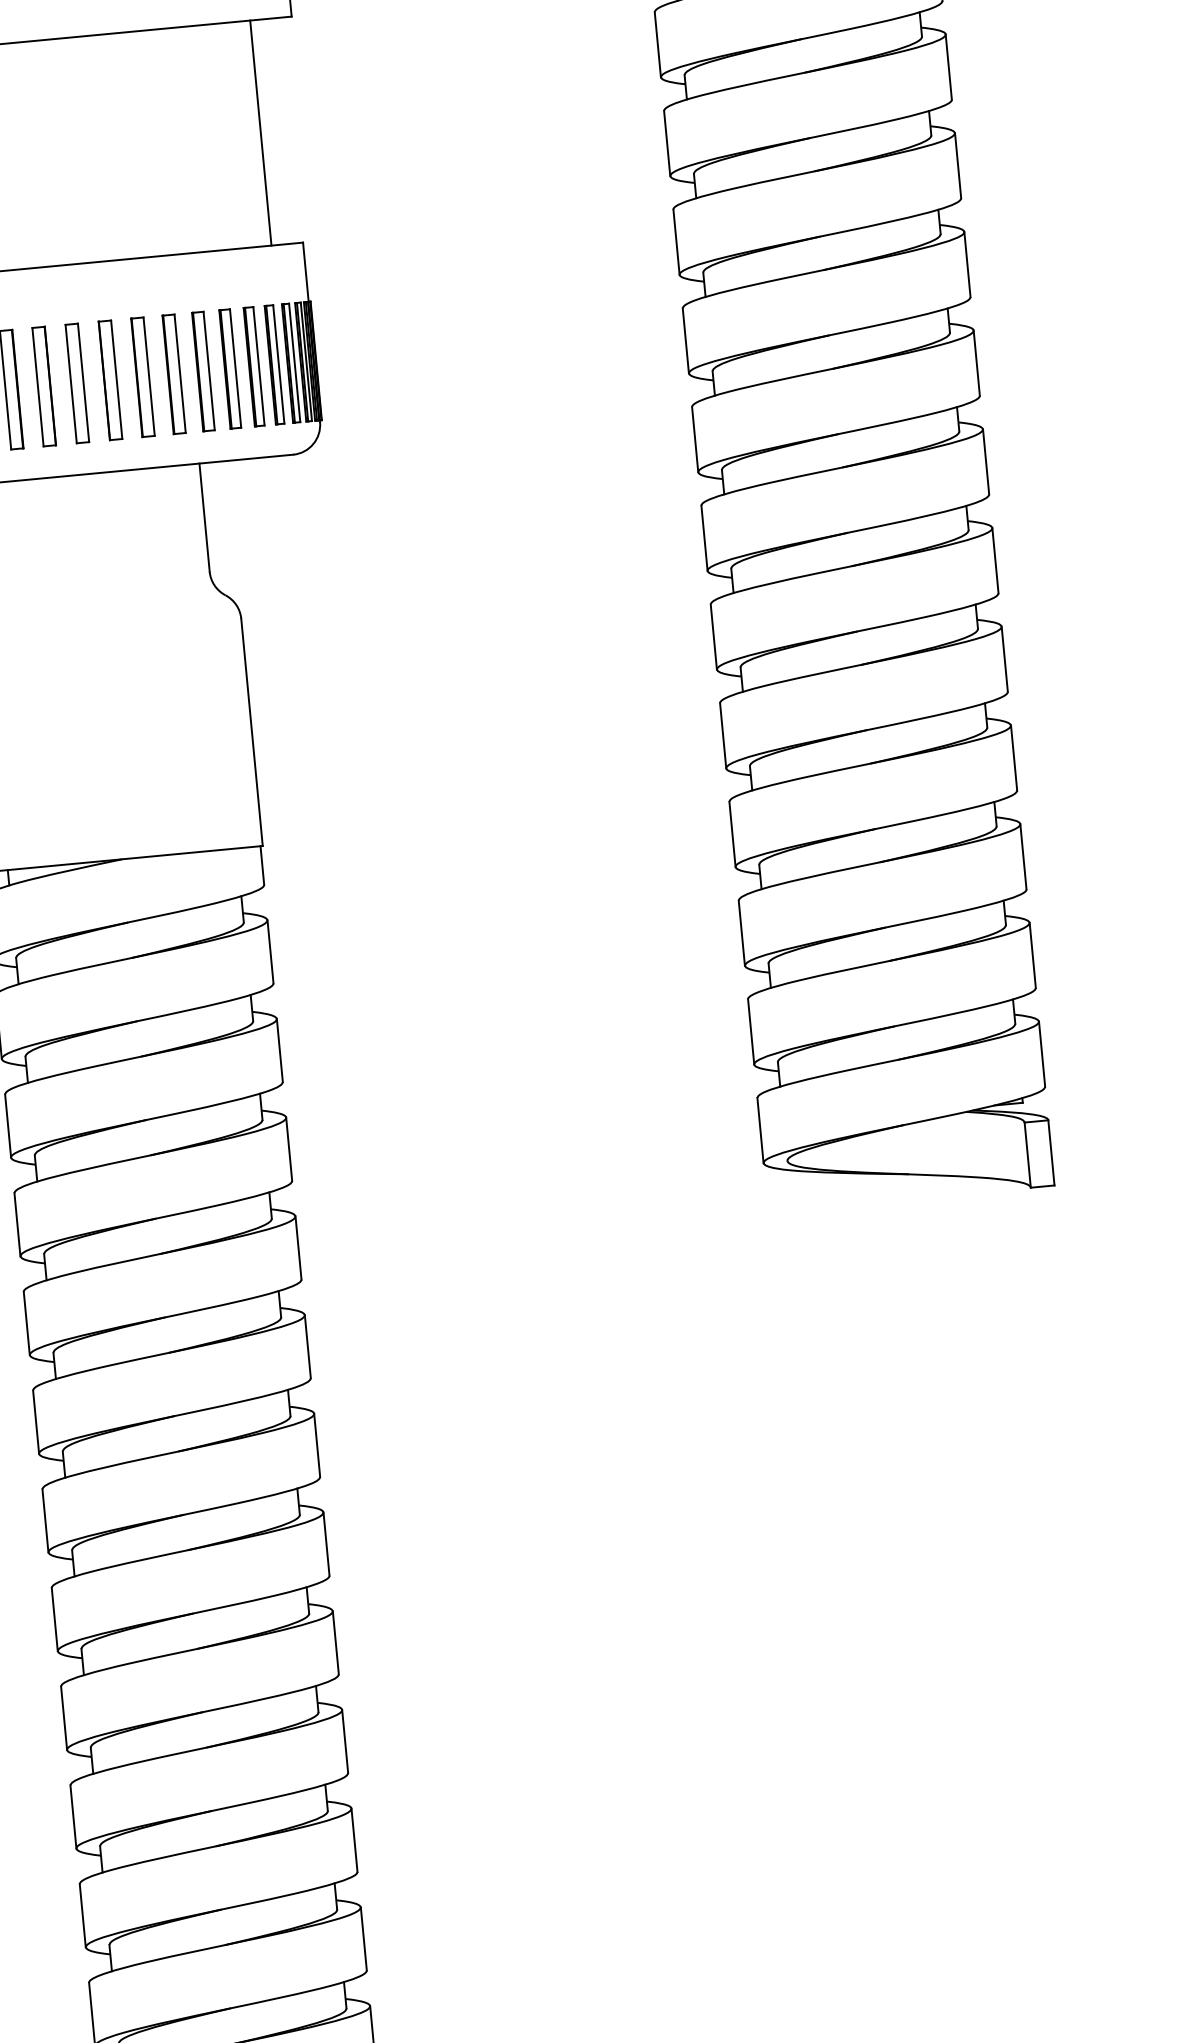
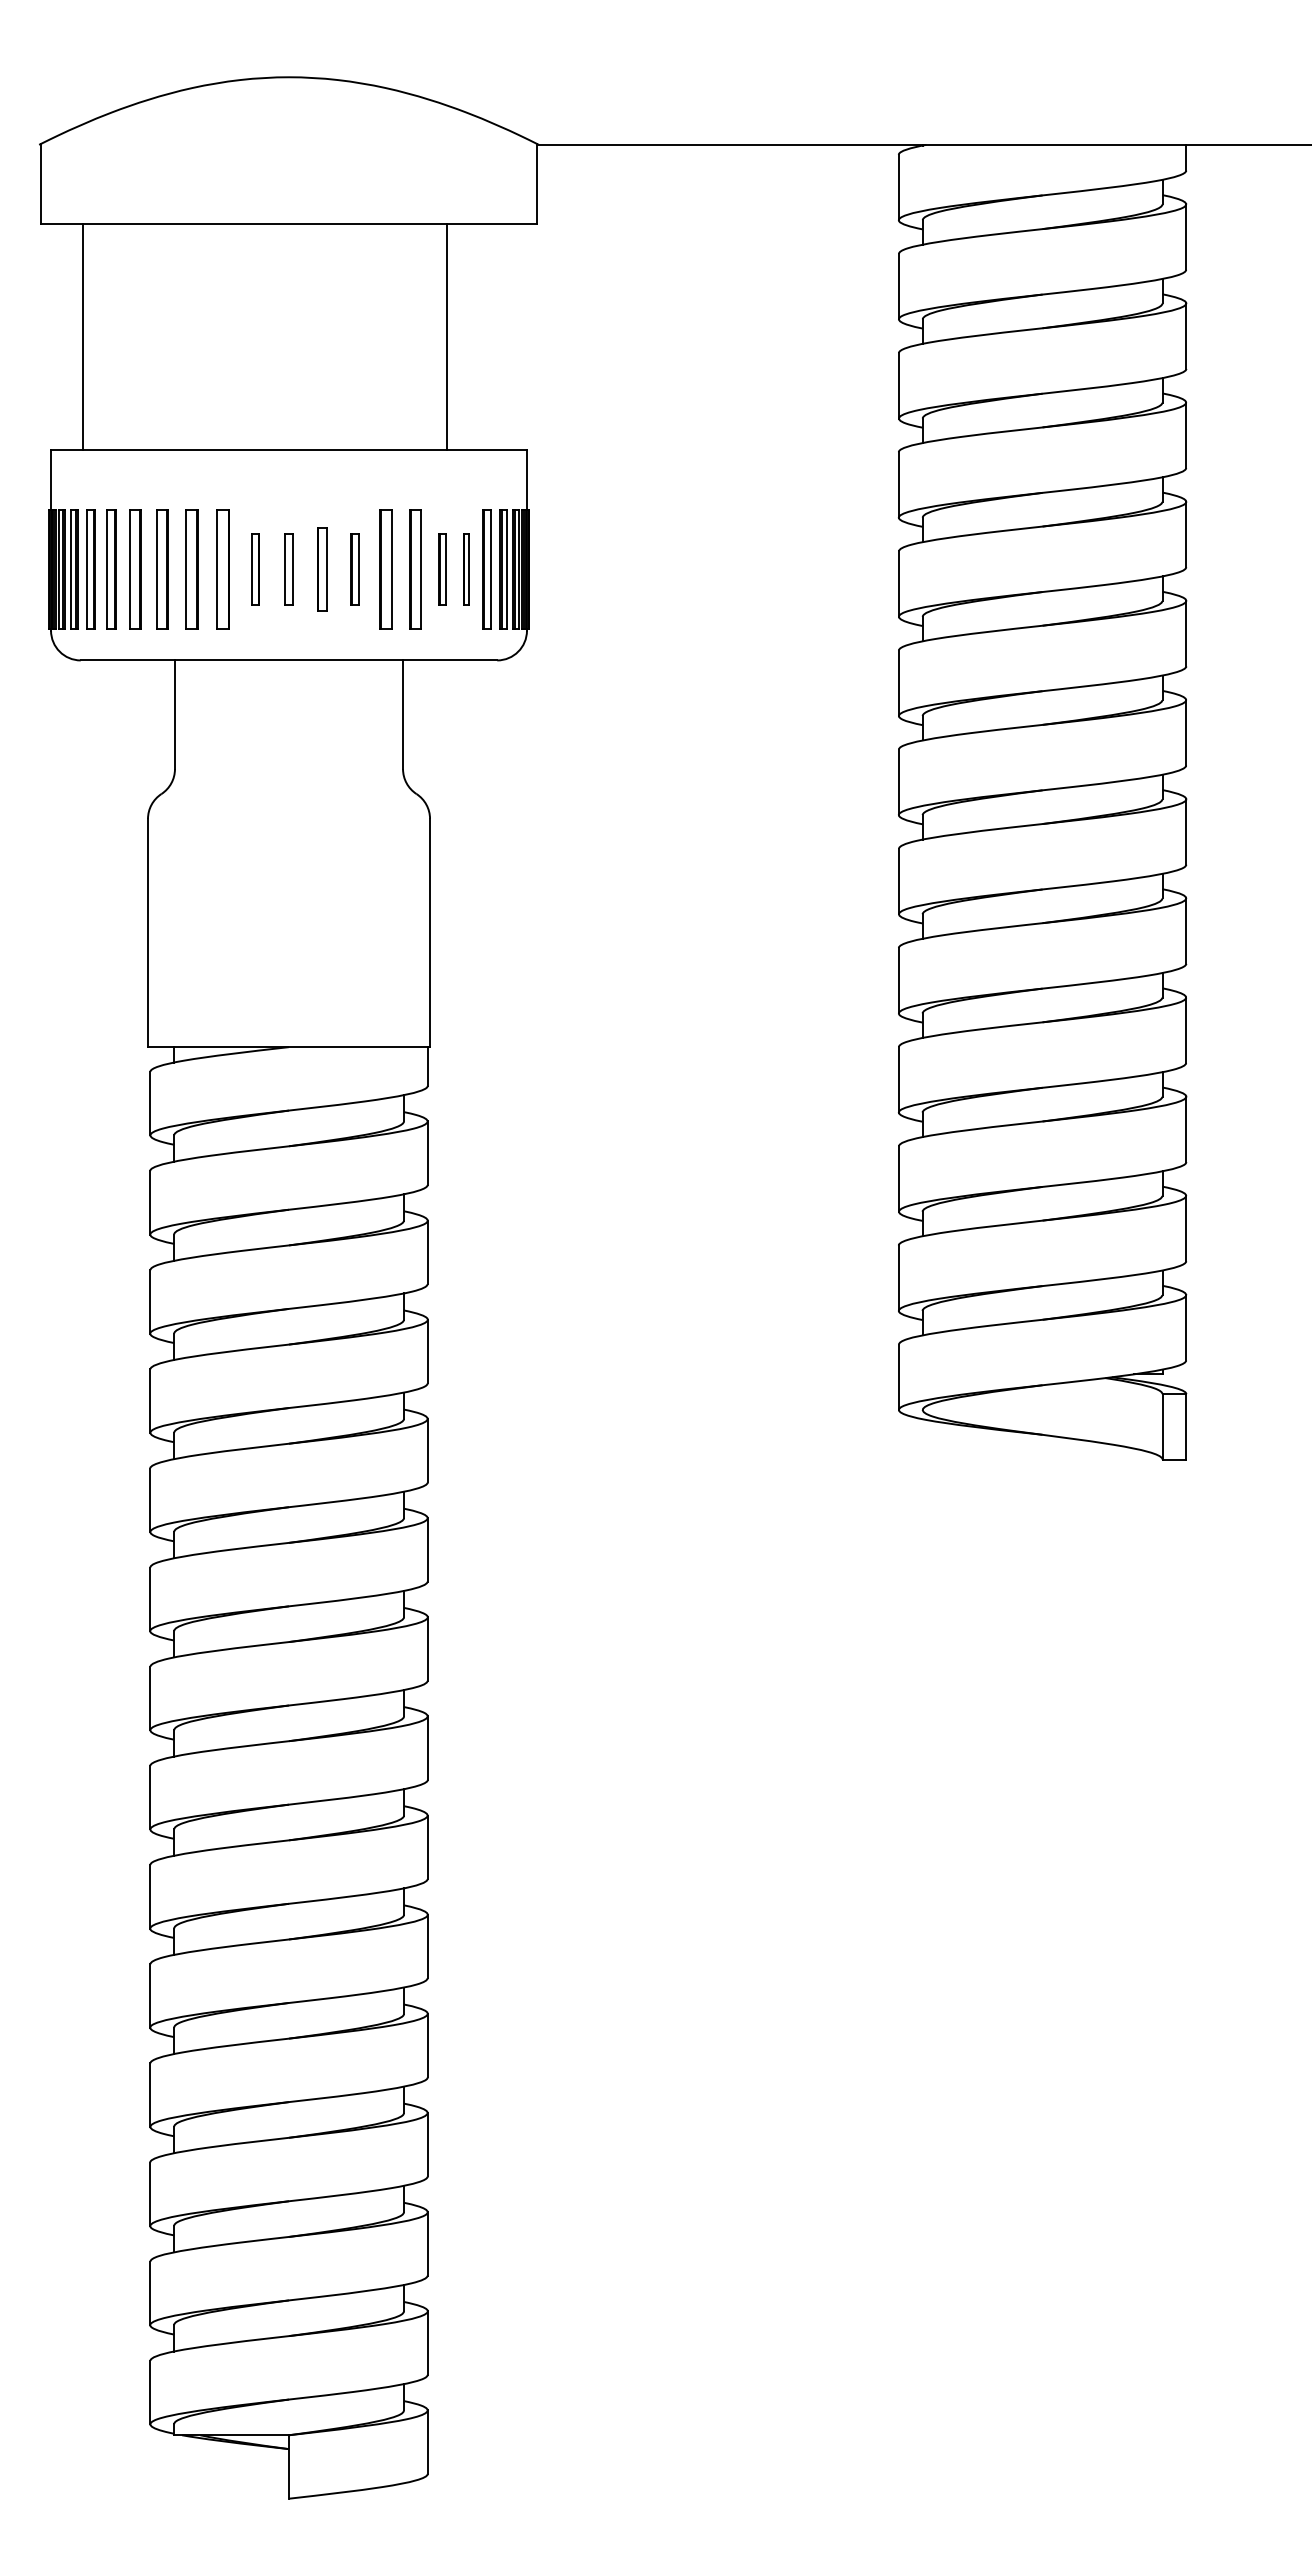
line: (261, 133) -> (447, 337), moved
part: (254, 367) -> (466, 569), size x0.6
part: (230, 369) -> (442, 569), size x0.6
part: (142, 377) -> (354, 569), size x0.6
part: (110, 380) -> (322, 569), size x0.7
part: (76, 383) -> (288, 569), size x0.6
part: (44, 386) -> (255, 569), size x0.6

